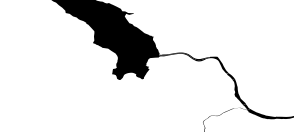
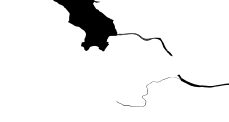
fill: (238, 92) -> (174, 65), removed

